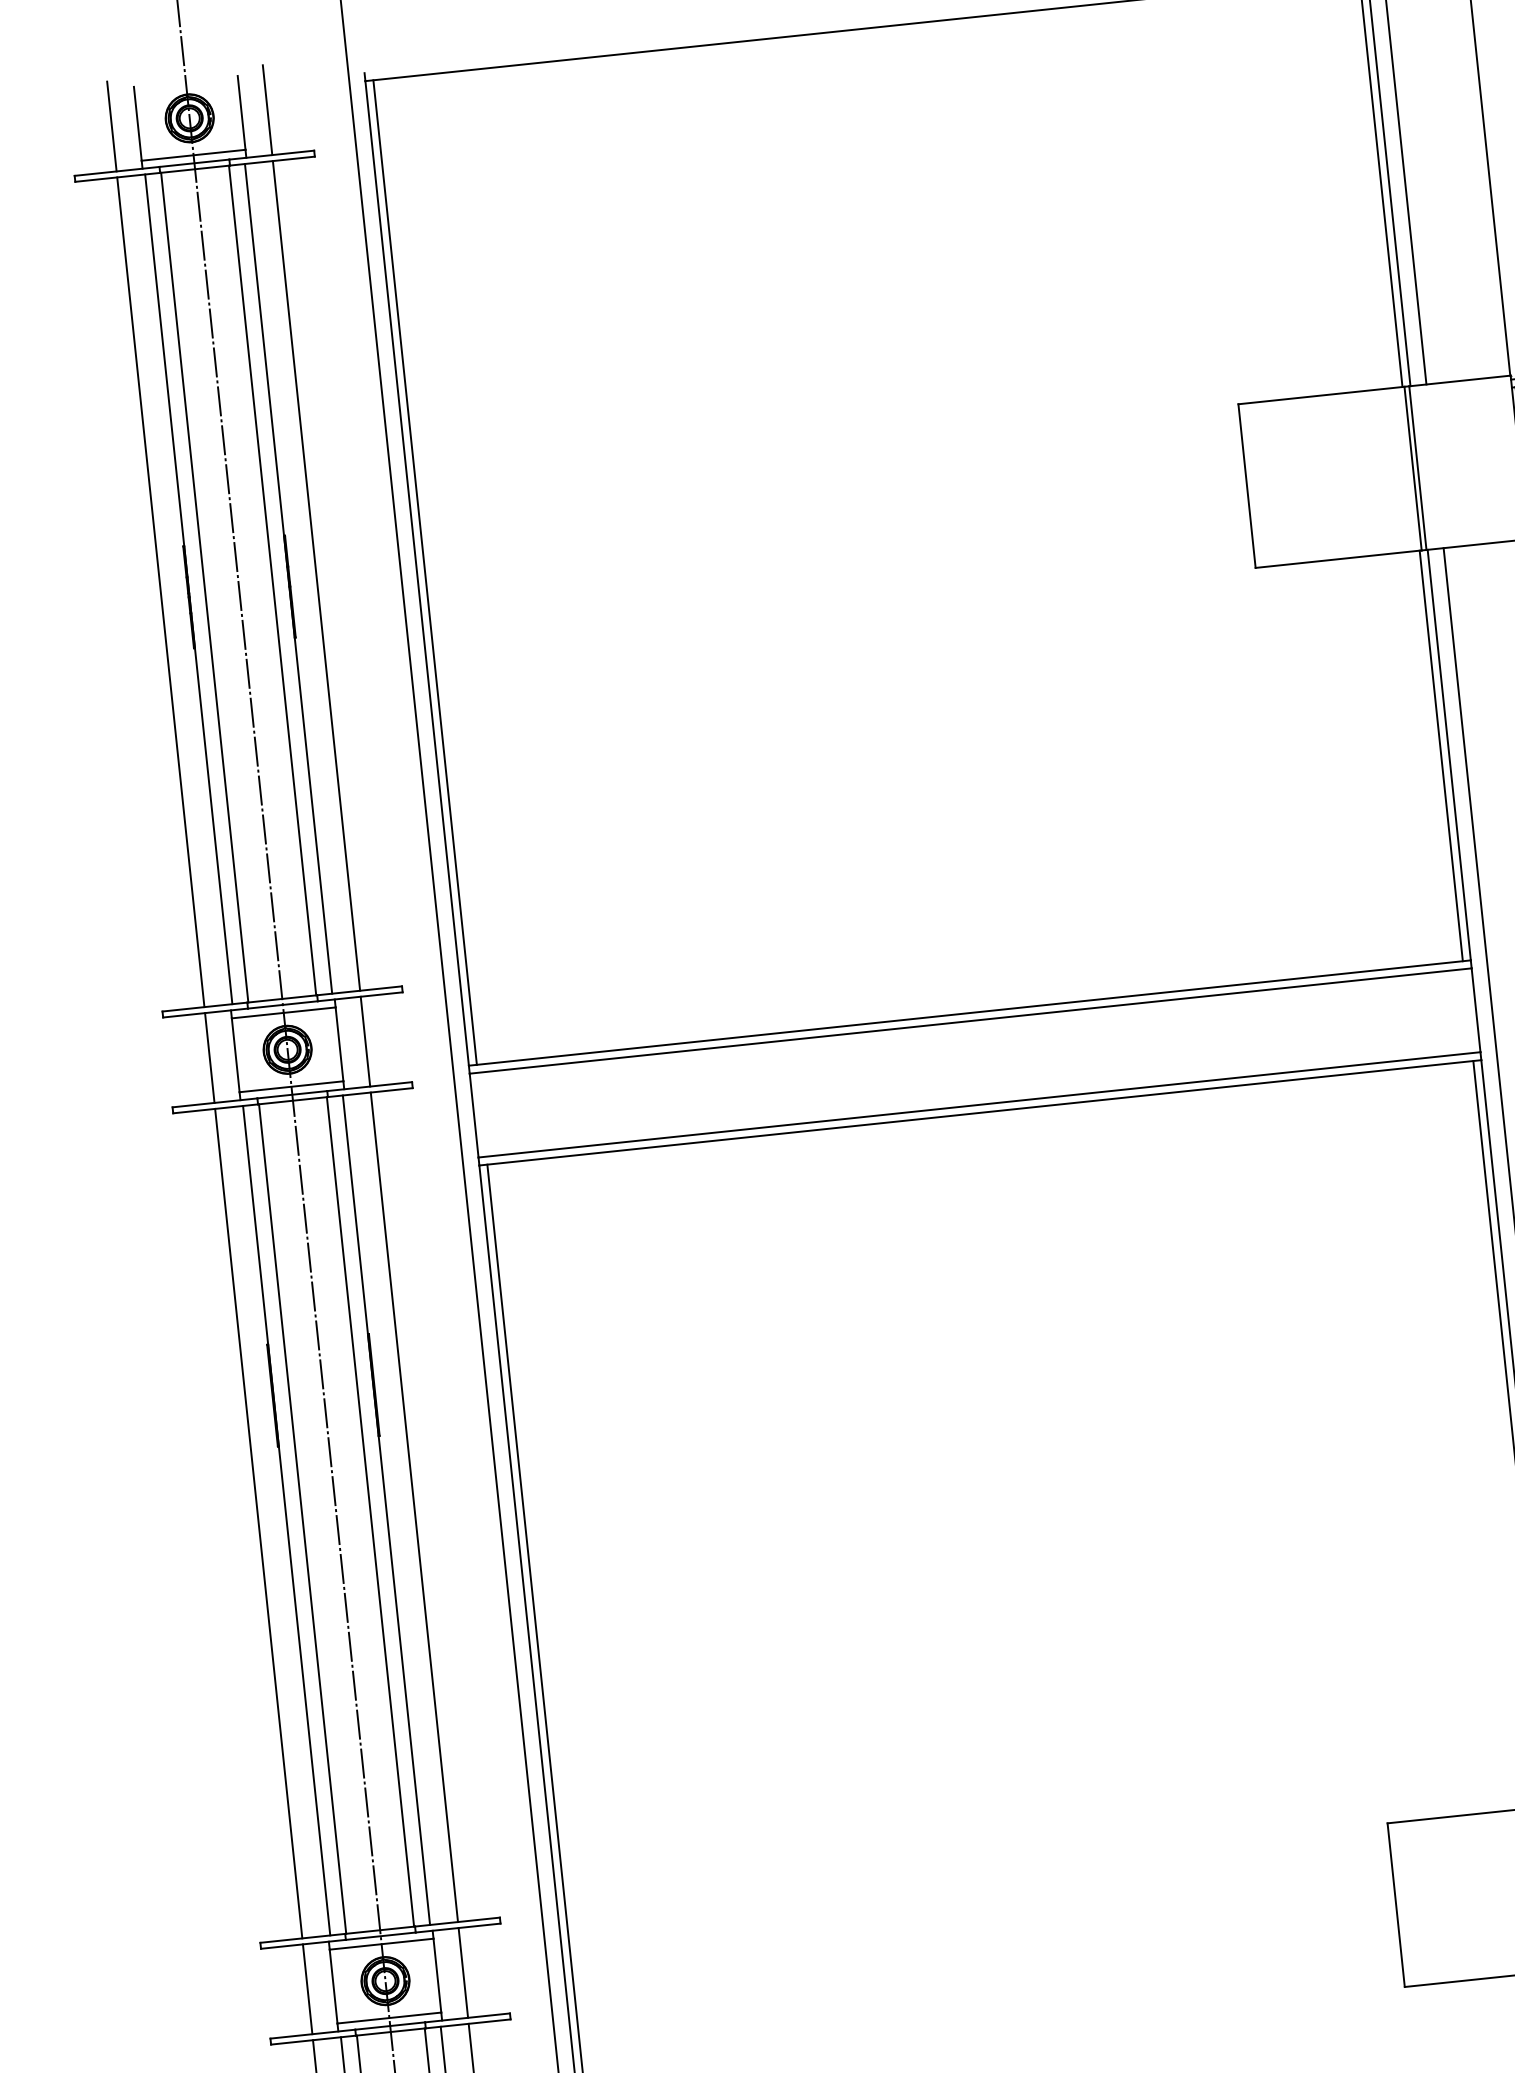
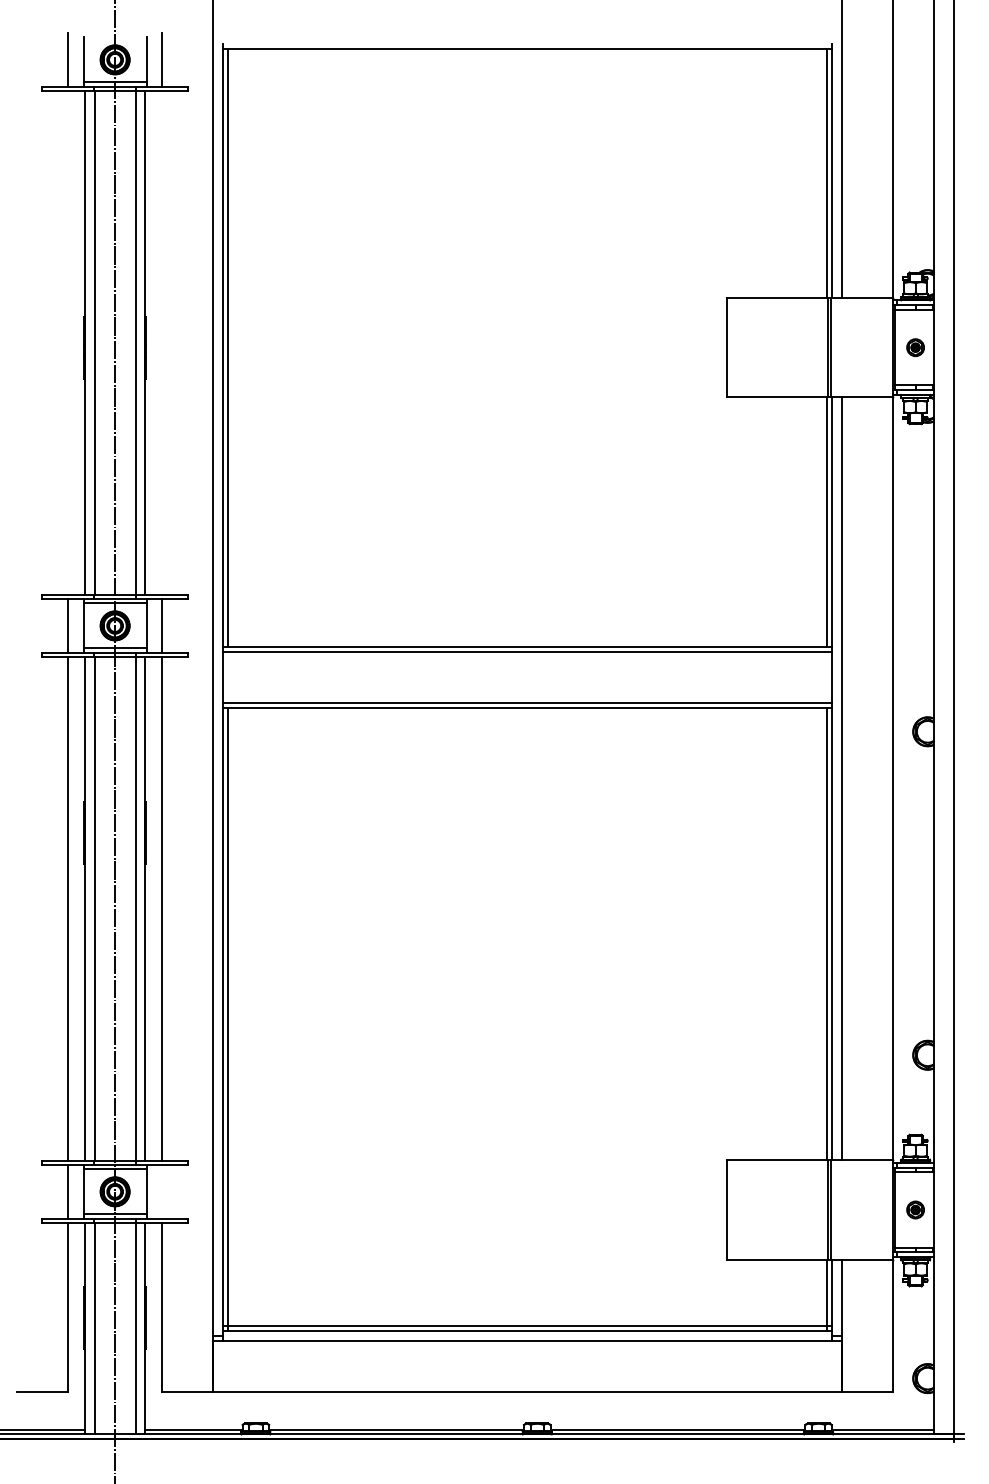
line: (316, 575) -> (162, 342), removed
line: (160, 591) -> (67, 342), removed
line: (463, 1972) -> (162, 1191), removed

